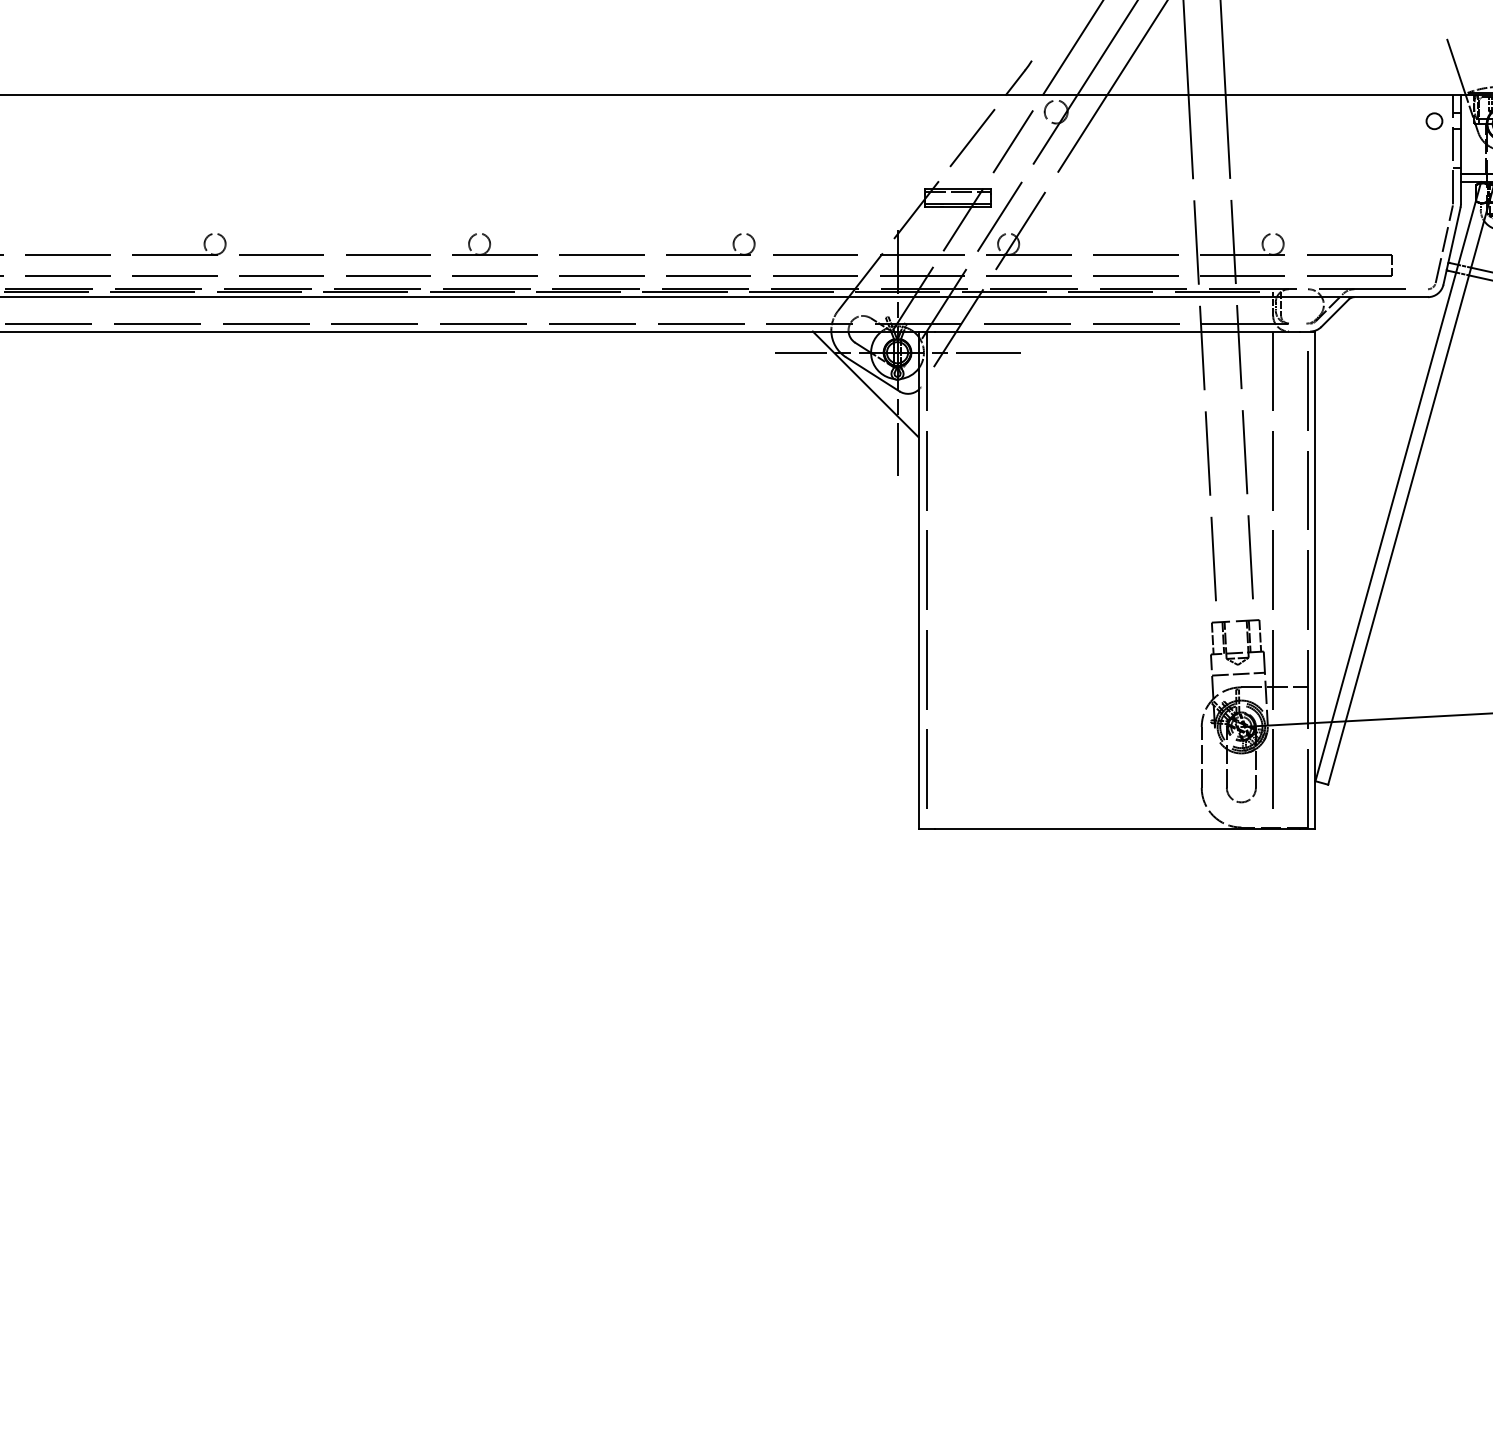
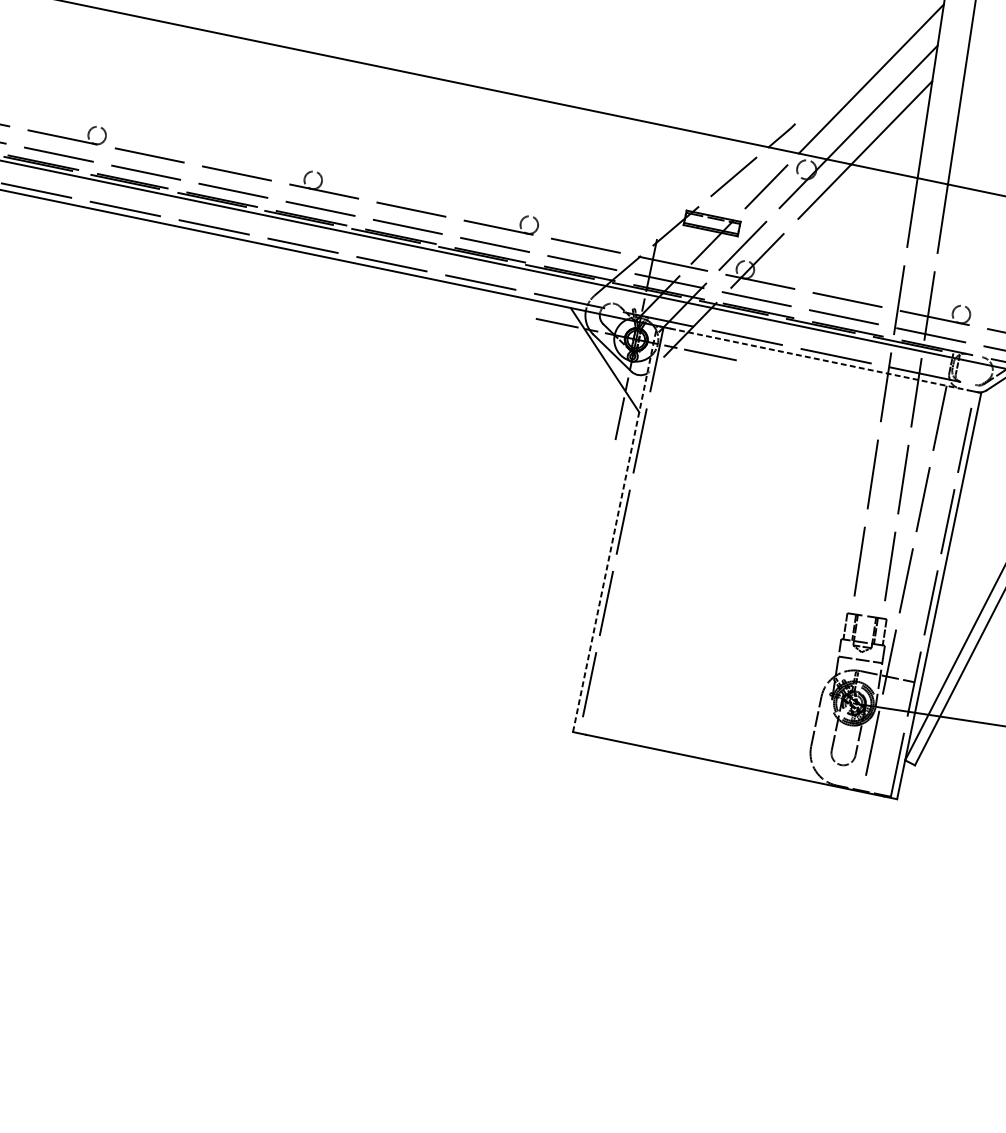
line: (1117, 331) -> (819, 359), solid -> dashed
line: (918, 580) -> (614, 529), solid -> dashed

